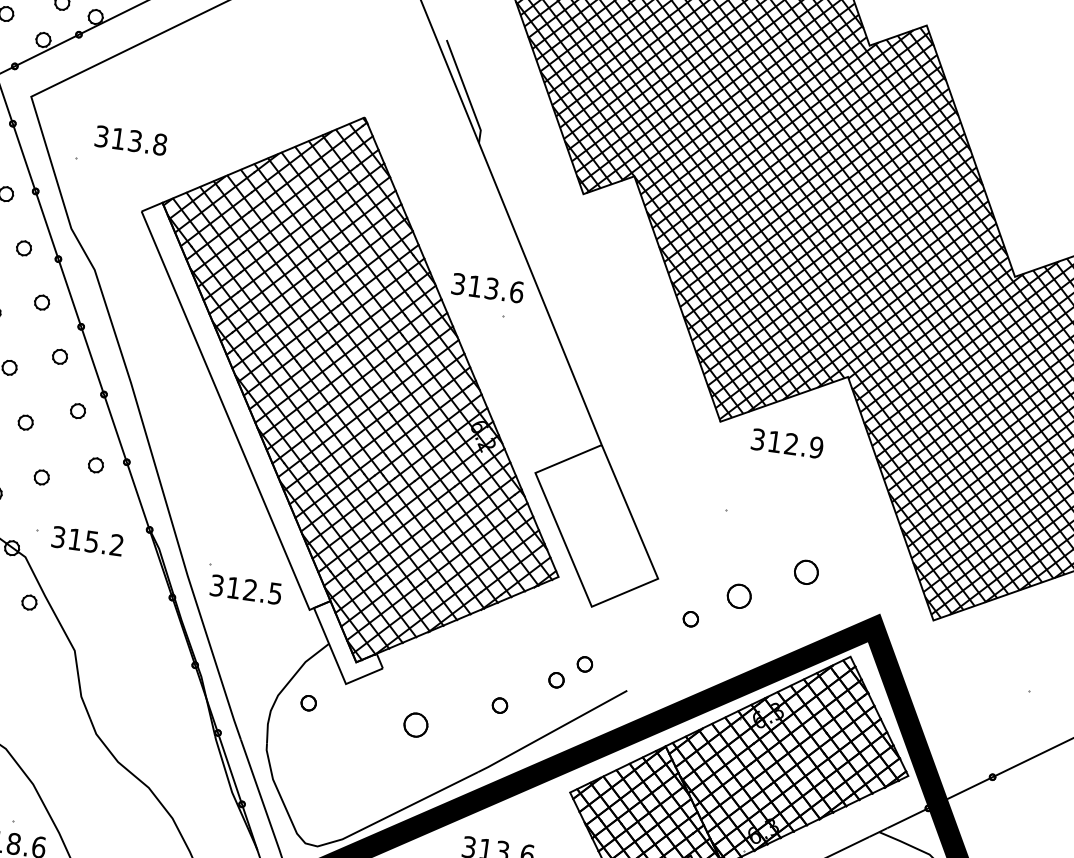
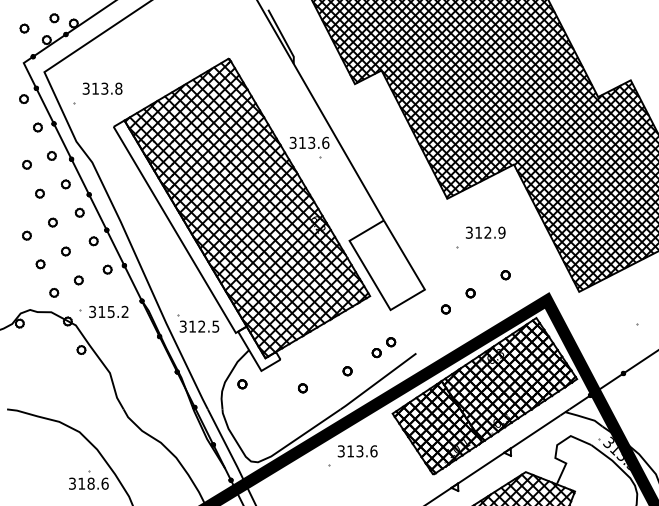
text: (787, 443) -> (485, 232), moved
part: (805, 573) -> (505, 275), size x0.62
part: (738, 596) -> (470, 293), size x0.62
part: (415, 725) -> (302, 388), size x0.62

